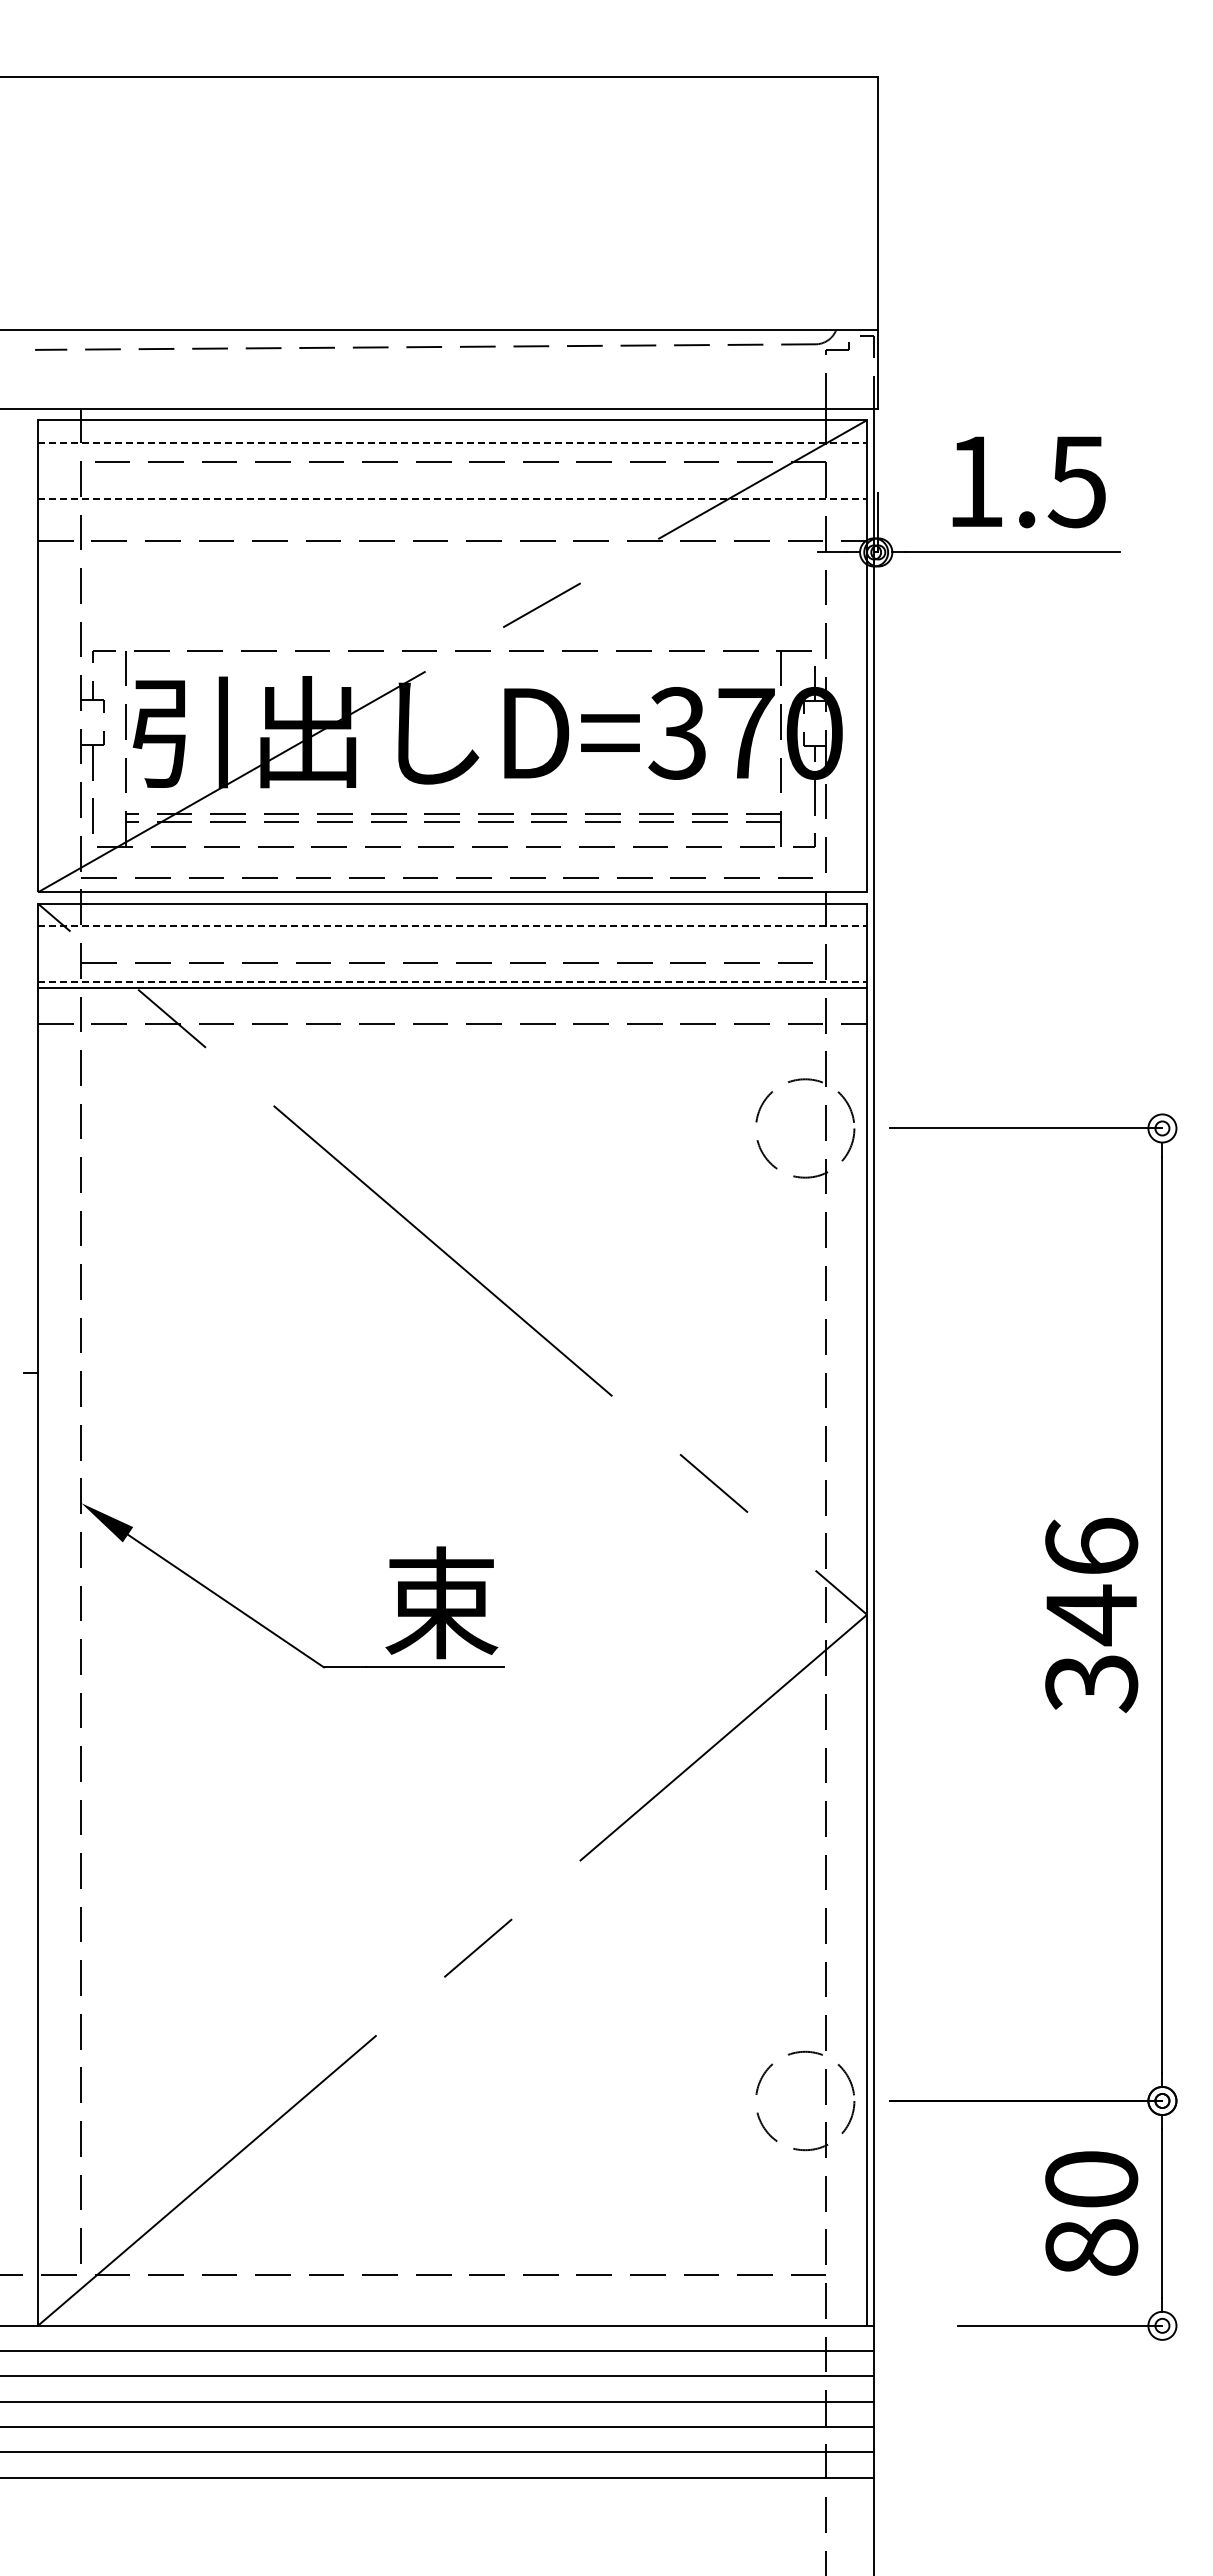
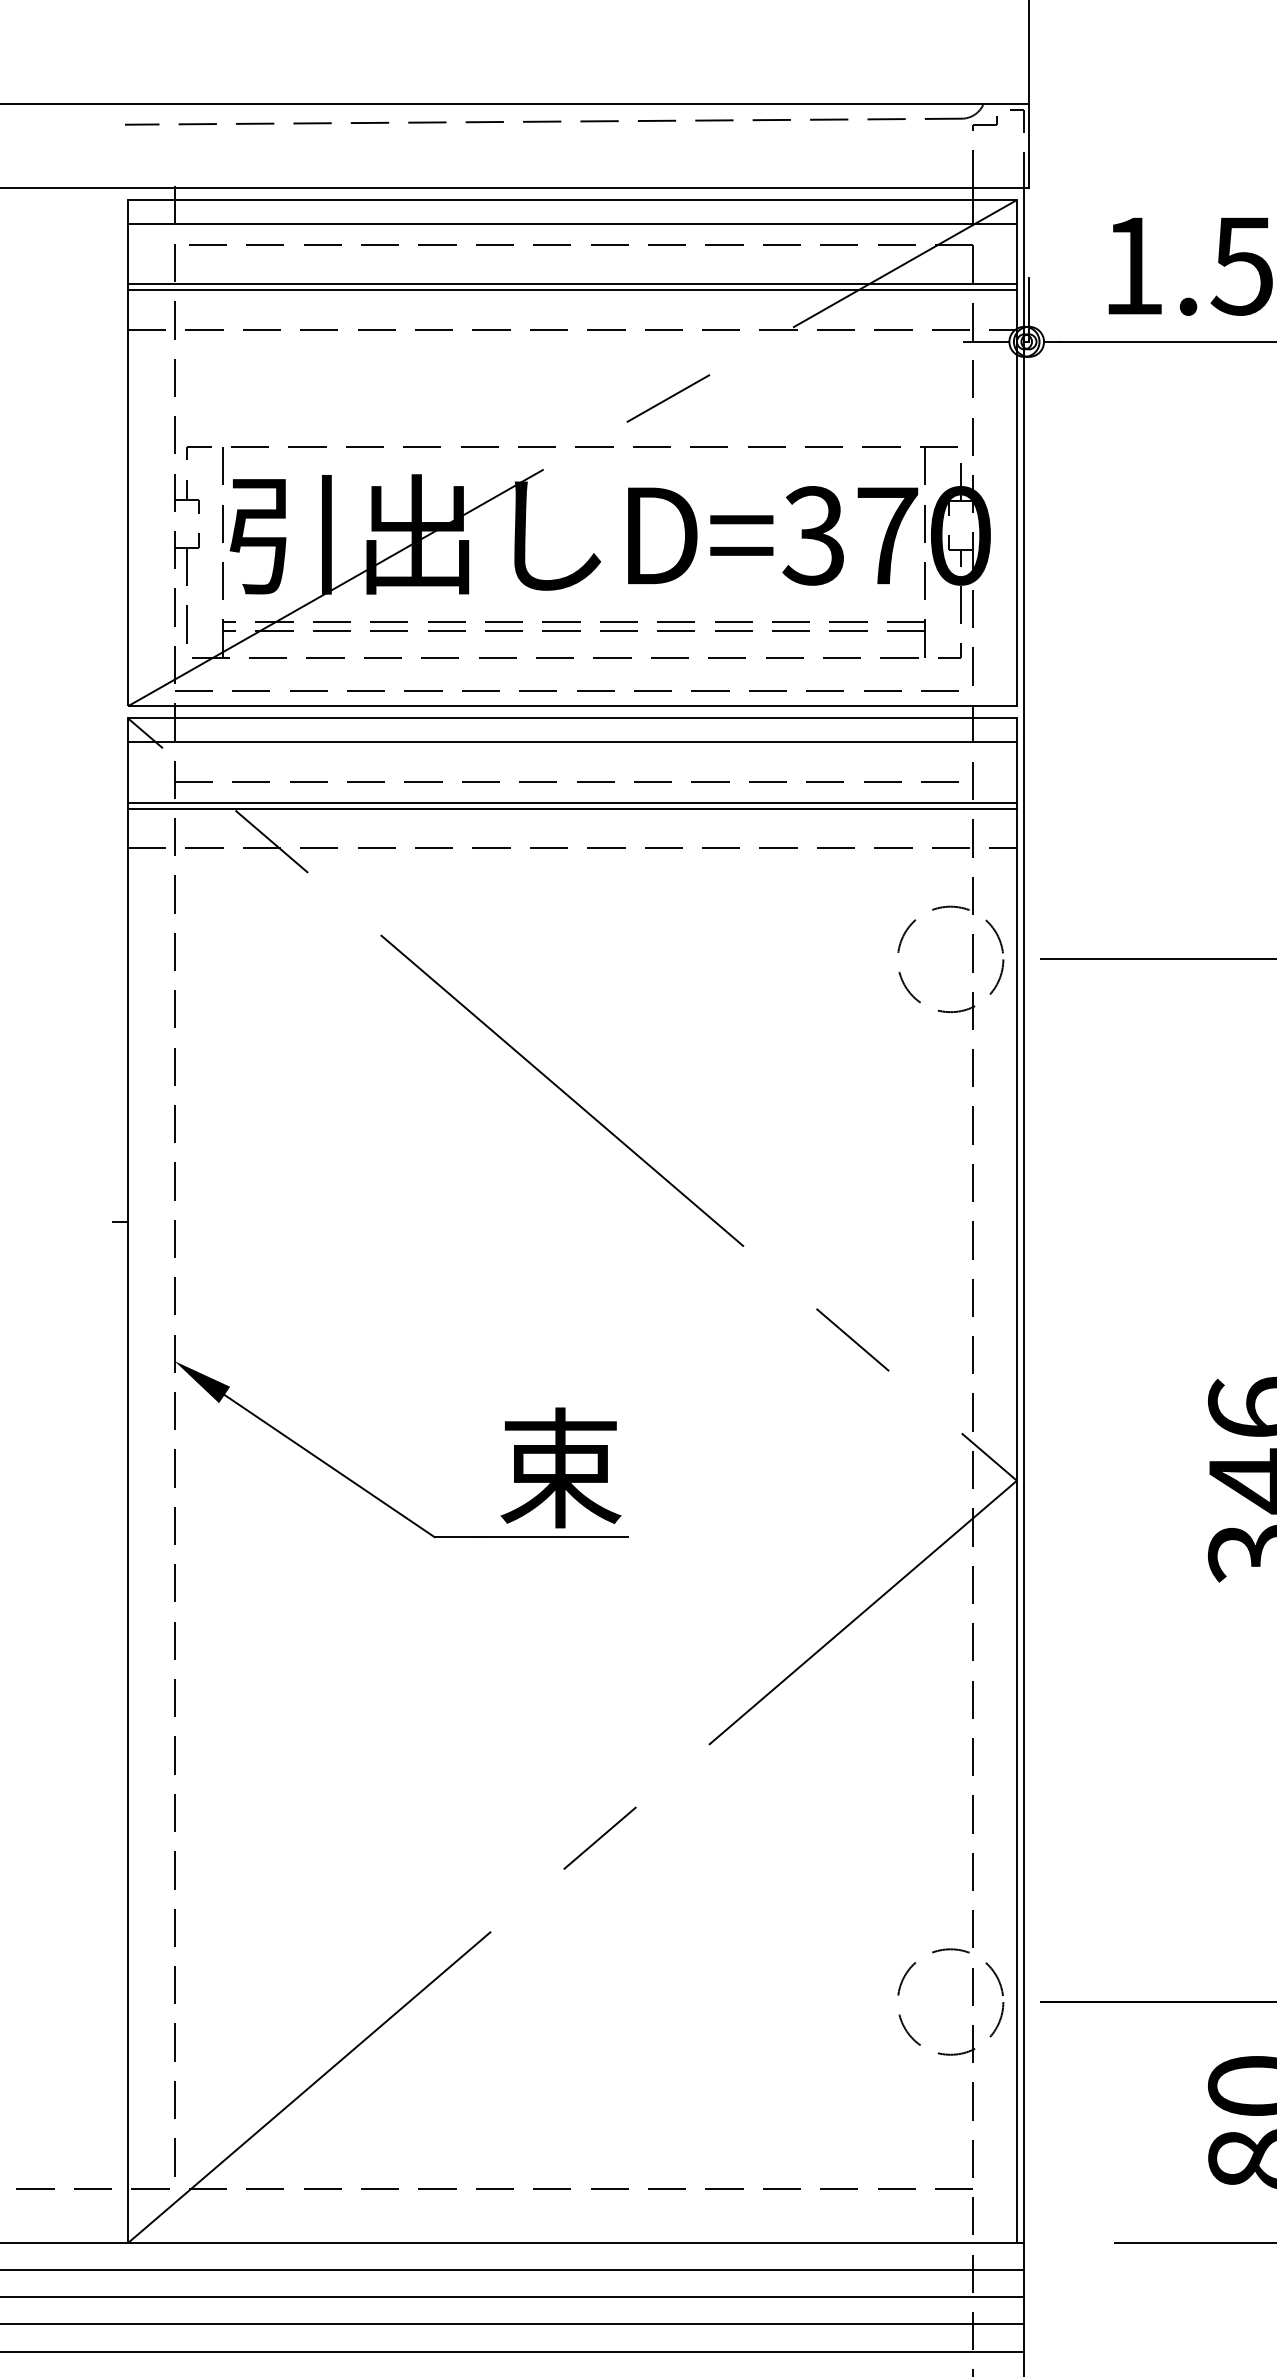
line: (452, 442) -> (572, 223), dashed -> solid
line: (452, 498) -> (572, 284), dashed -> solid
line: (452, 504) -> (572, 290), added
line: (452, 926) -> (572, 742), dashed -> solid
line: (452, 982) -> (572, 802), dashed -> solid

